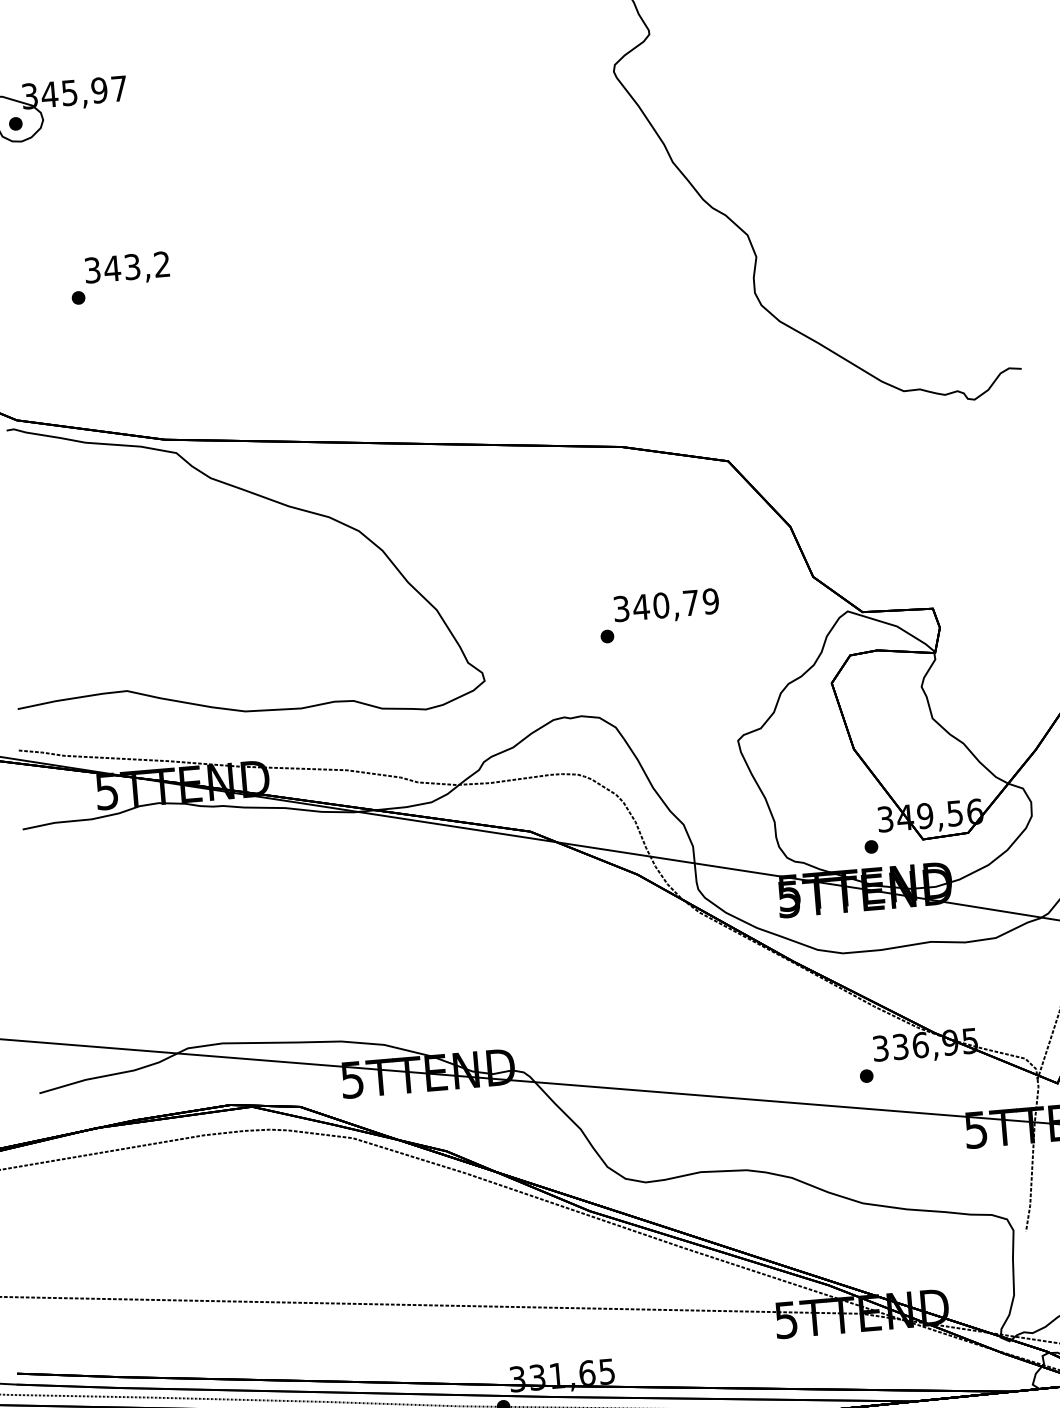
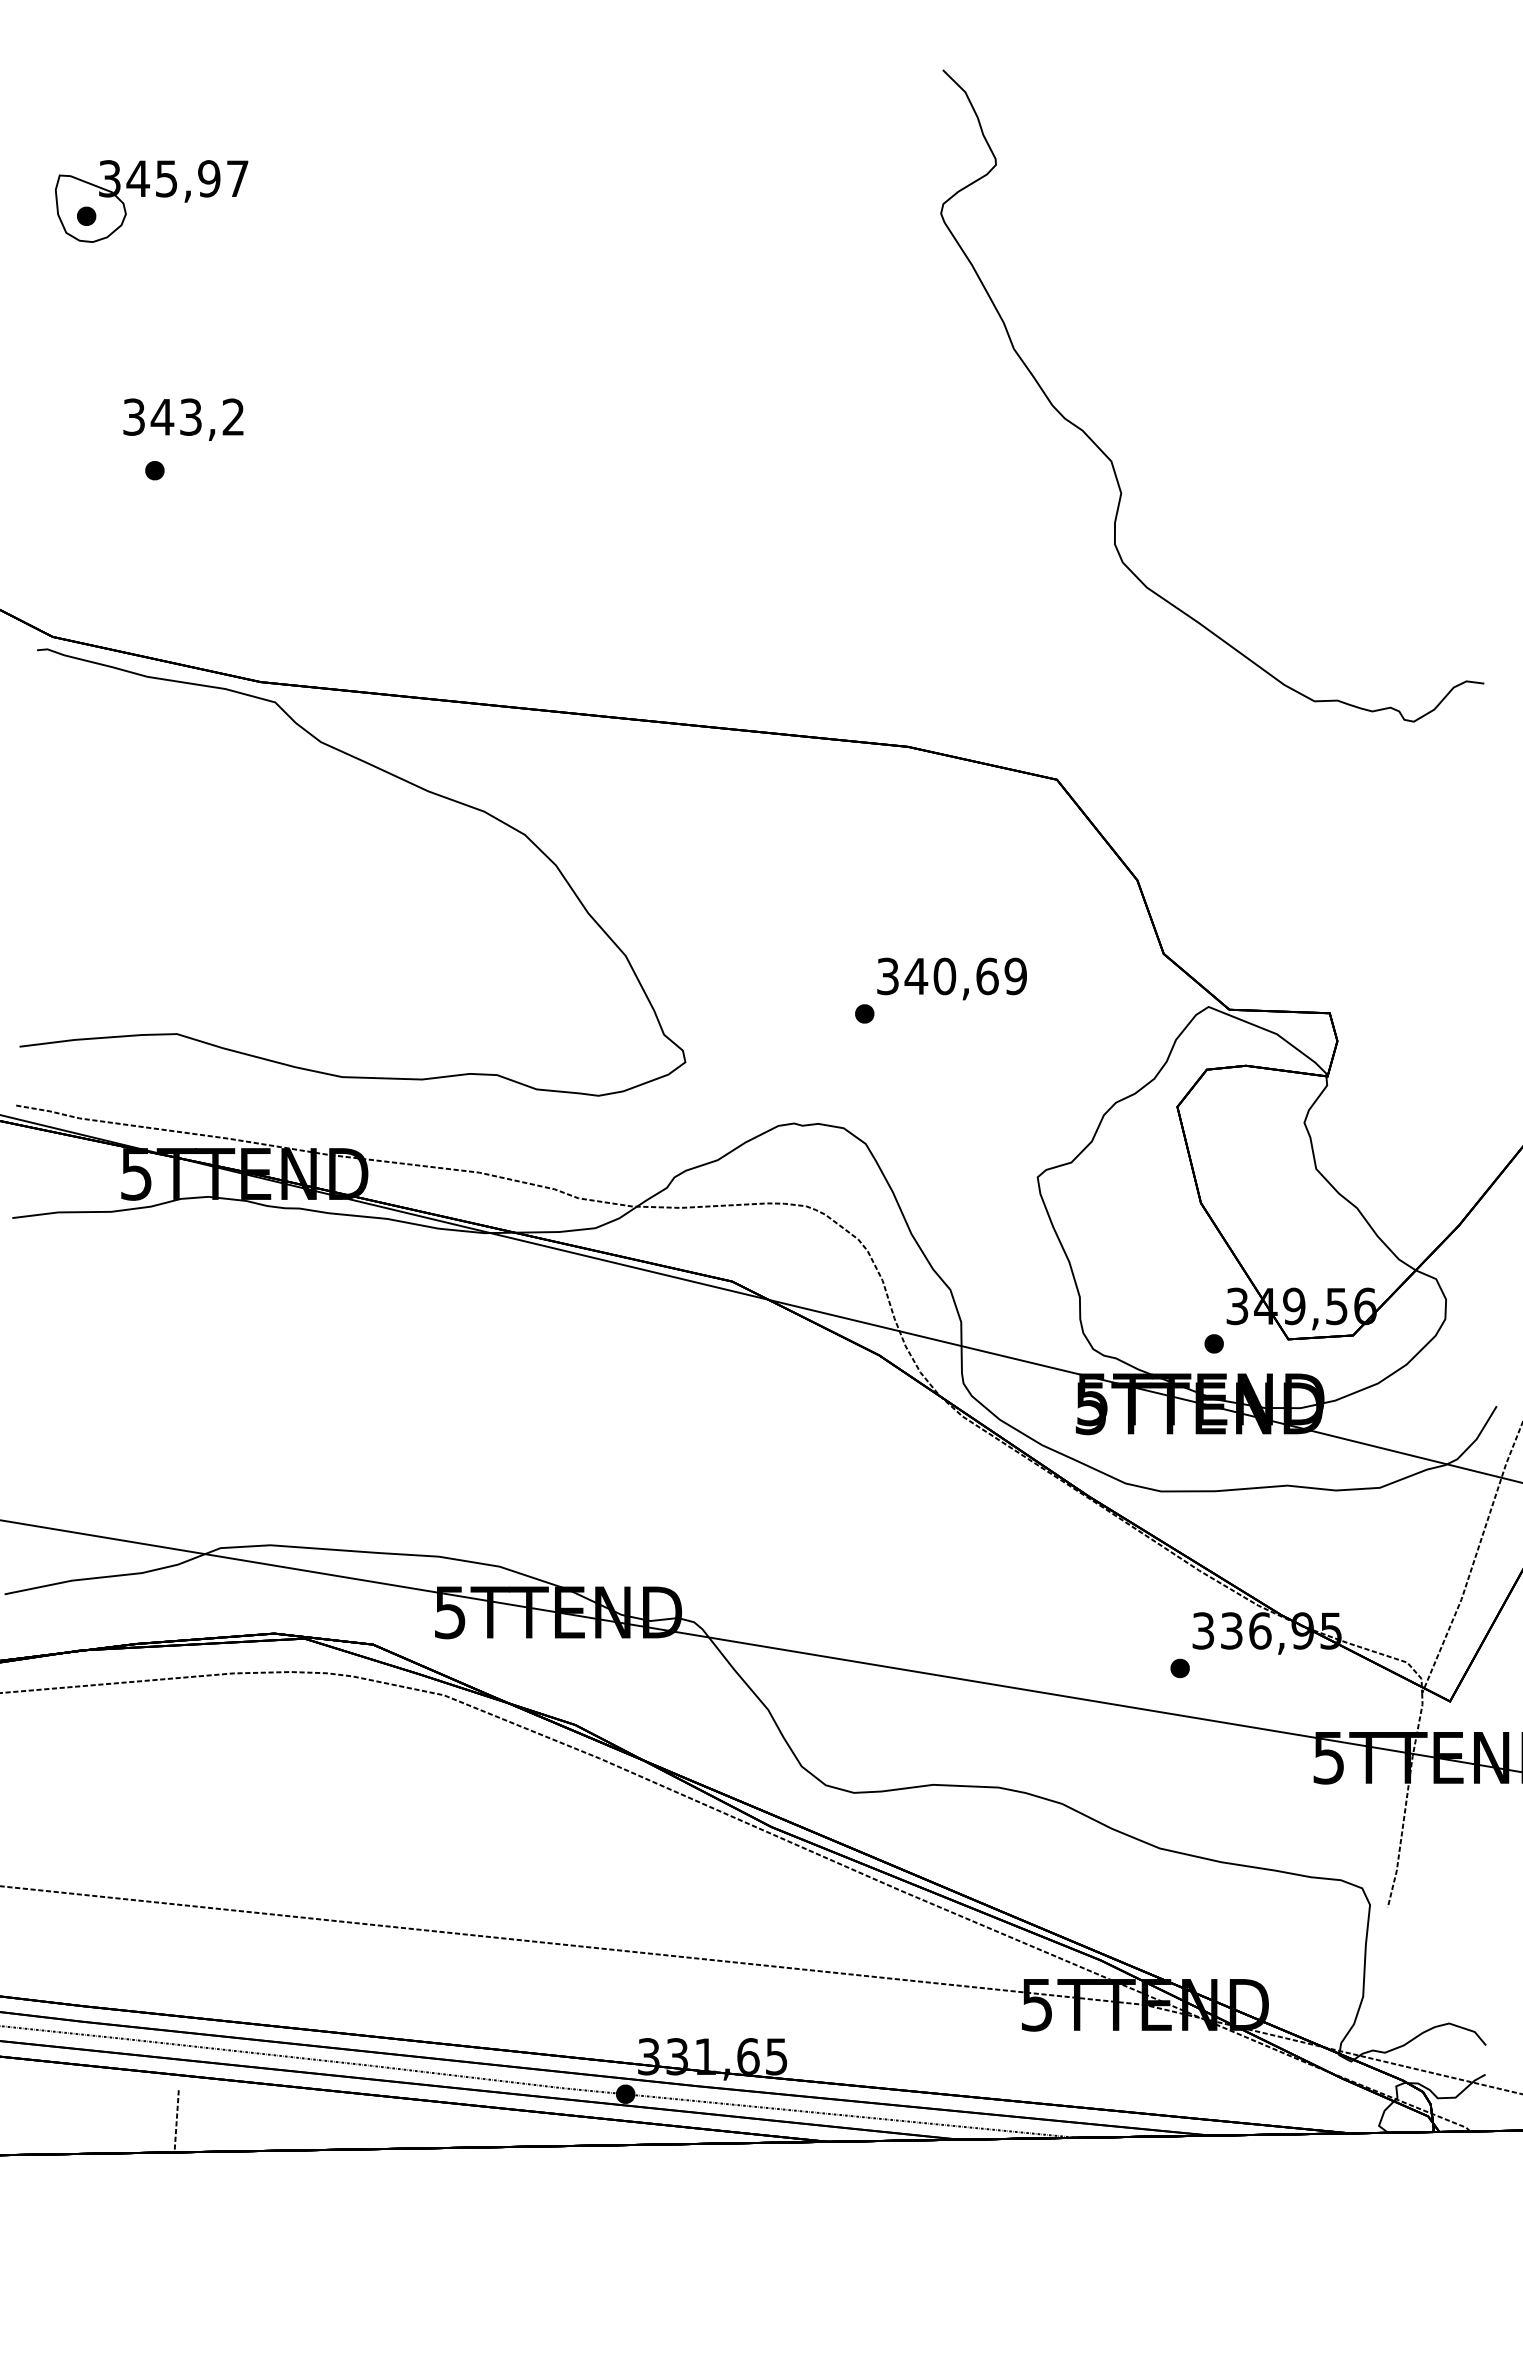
text: (127, 269) -> (183, 419), moved
text: (691, 603) -> (987, 976), 340,79 -> 340,69

